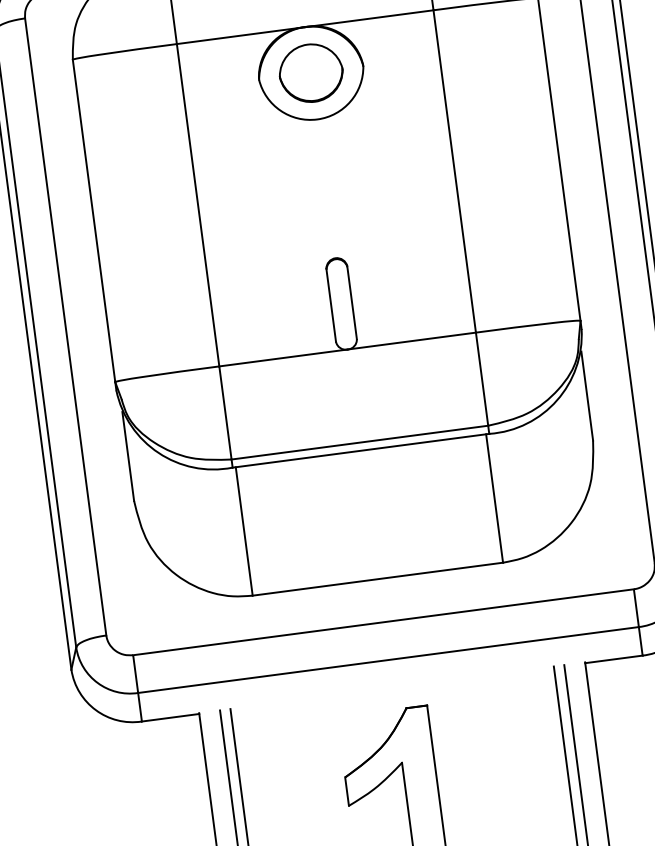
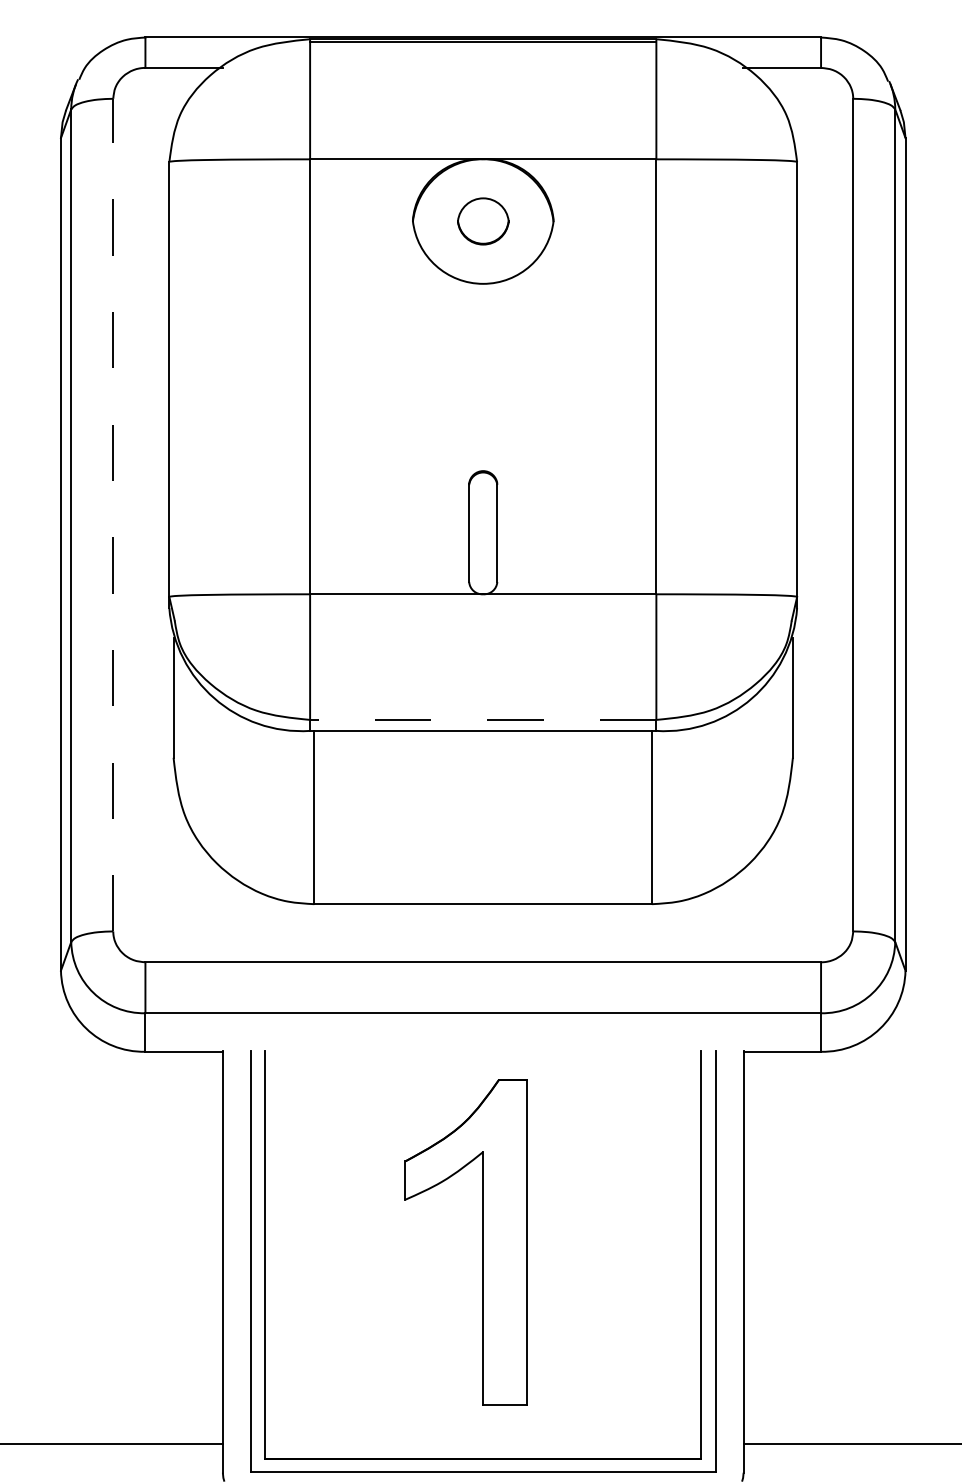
part: (311, 73) -> (483, 221), size x0.6
line: (65, 326) -> (113, 514), solid -> dashed
line: (359, 442) -> (482, 719), solid -> dashed

